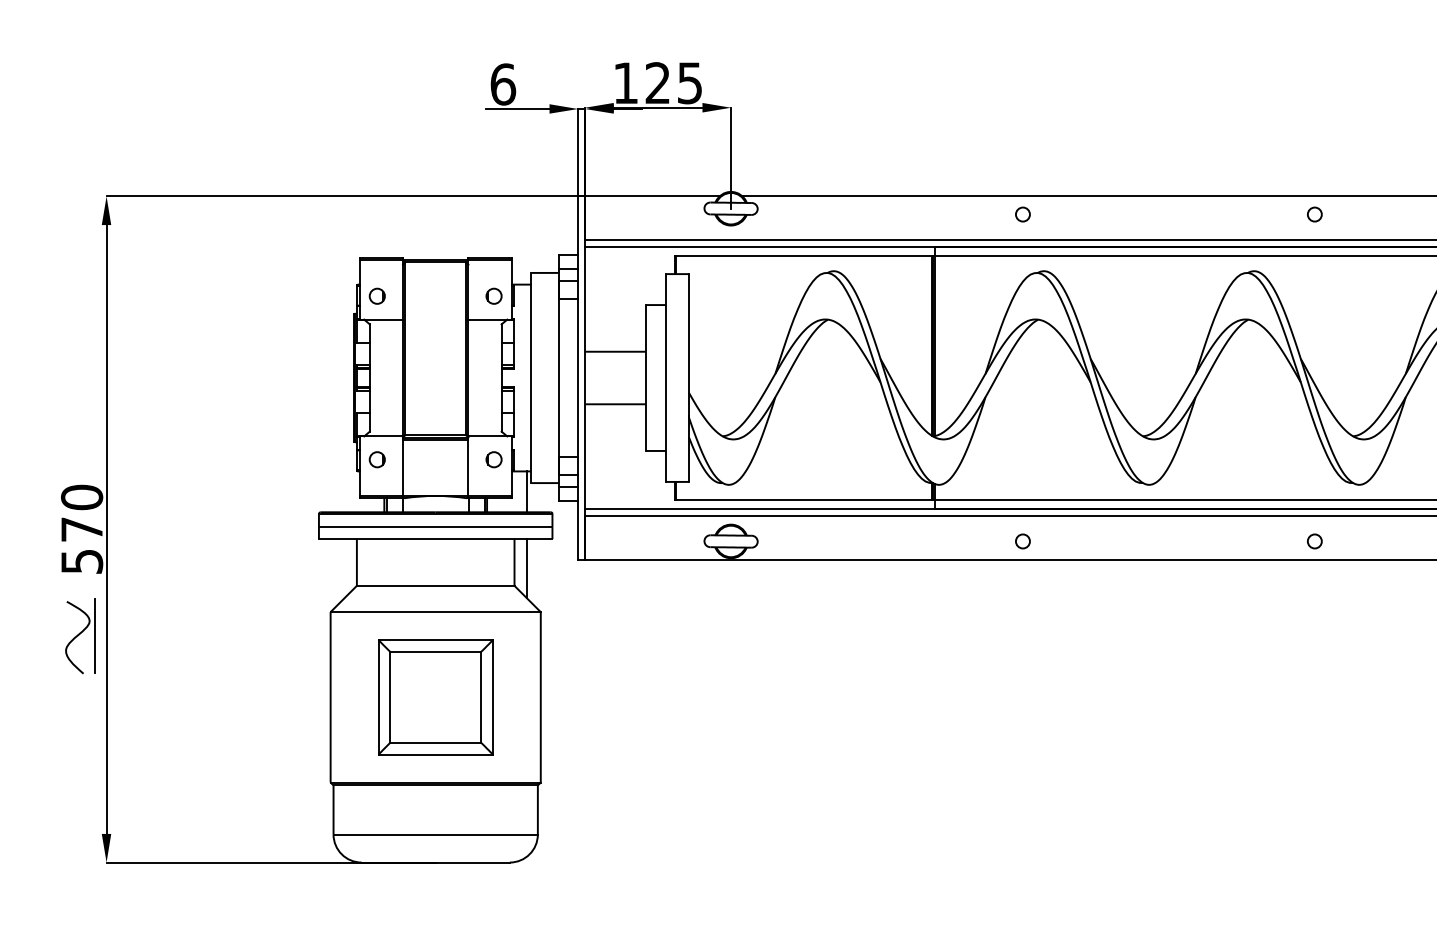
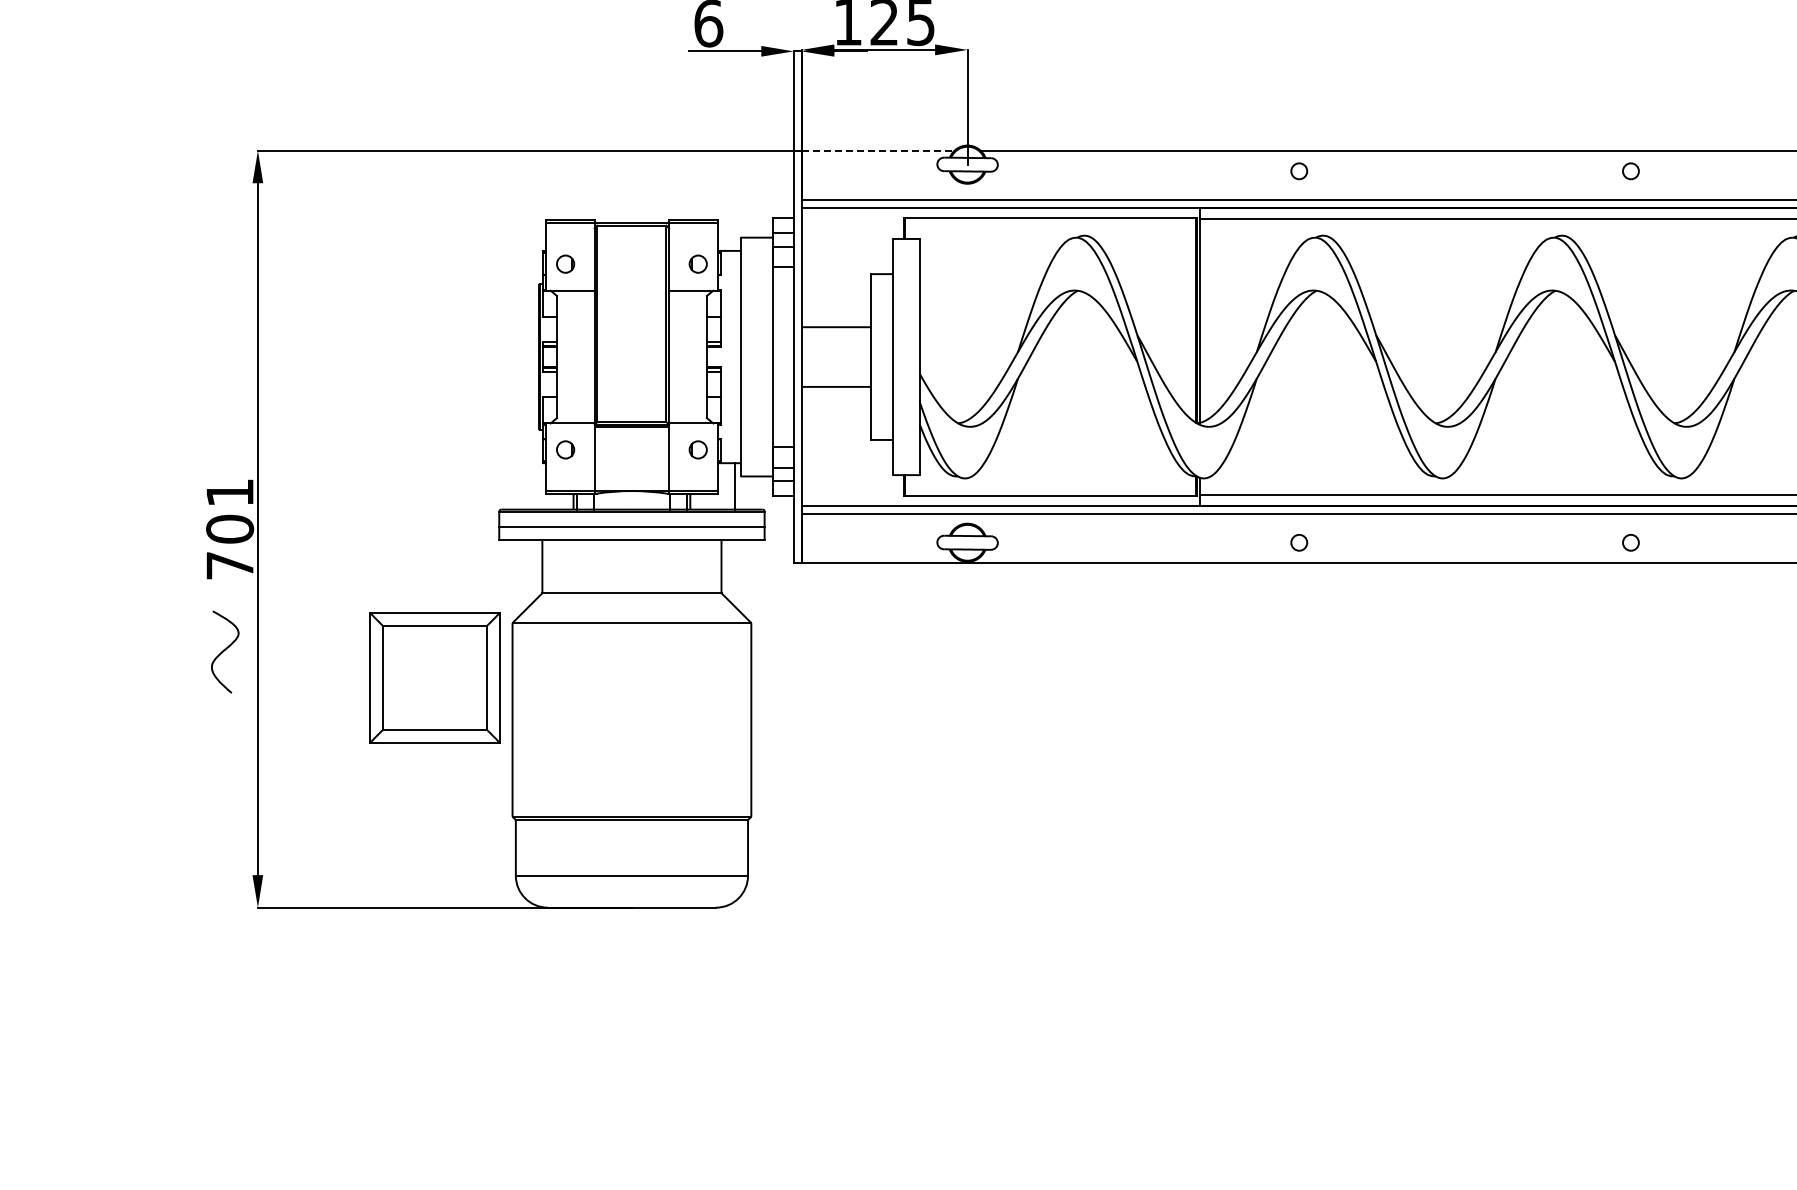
line: (652, 196) -> (878, 150), solid -> dashed
text: (82, 528) -> (230, 528), 570 -> 701
line: (526, 568) -> (735, 573), removed
line: (94, 635) -> (244, 649), removed
part: (435, 696) -> (434, 677), moved

